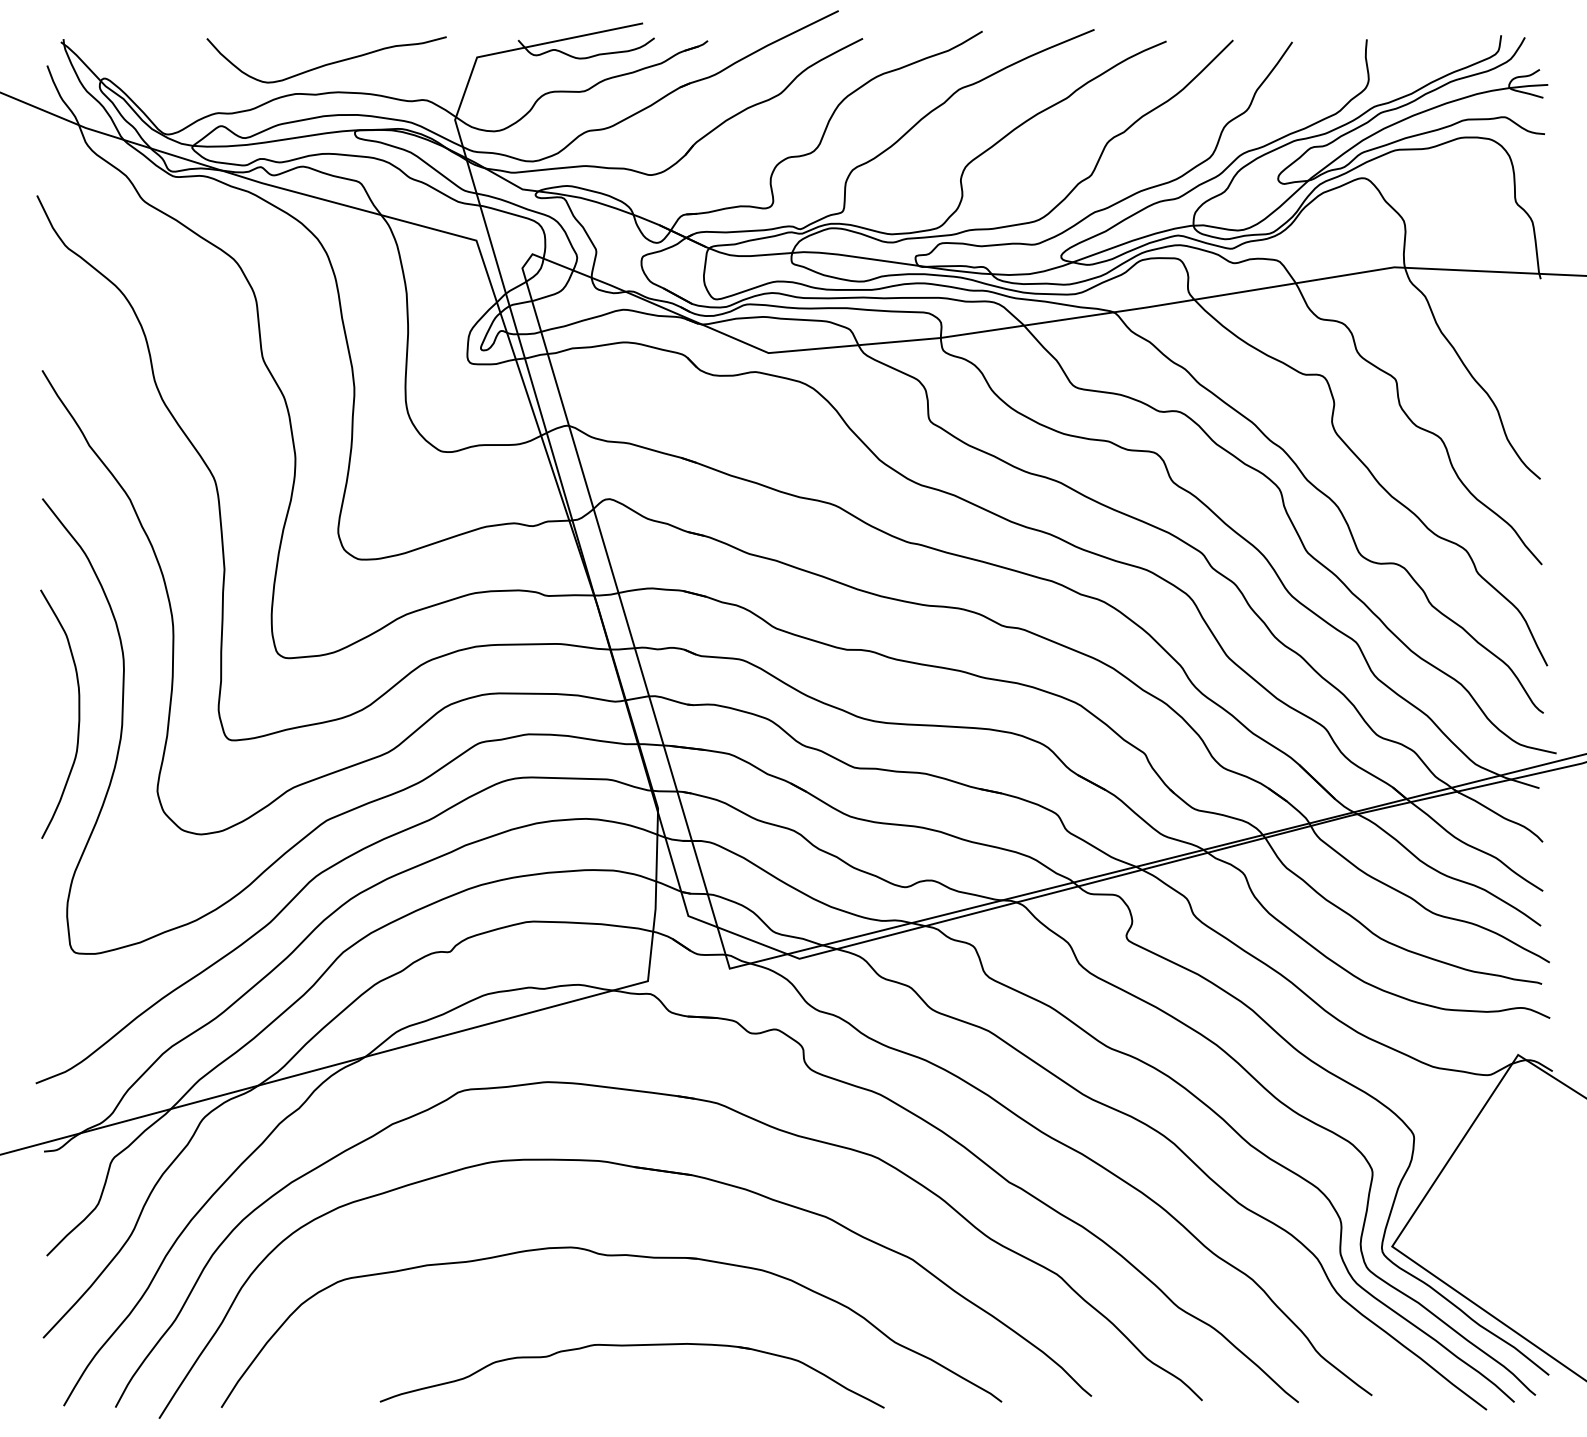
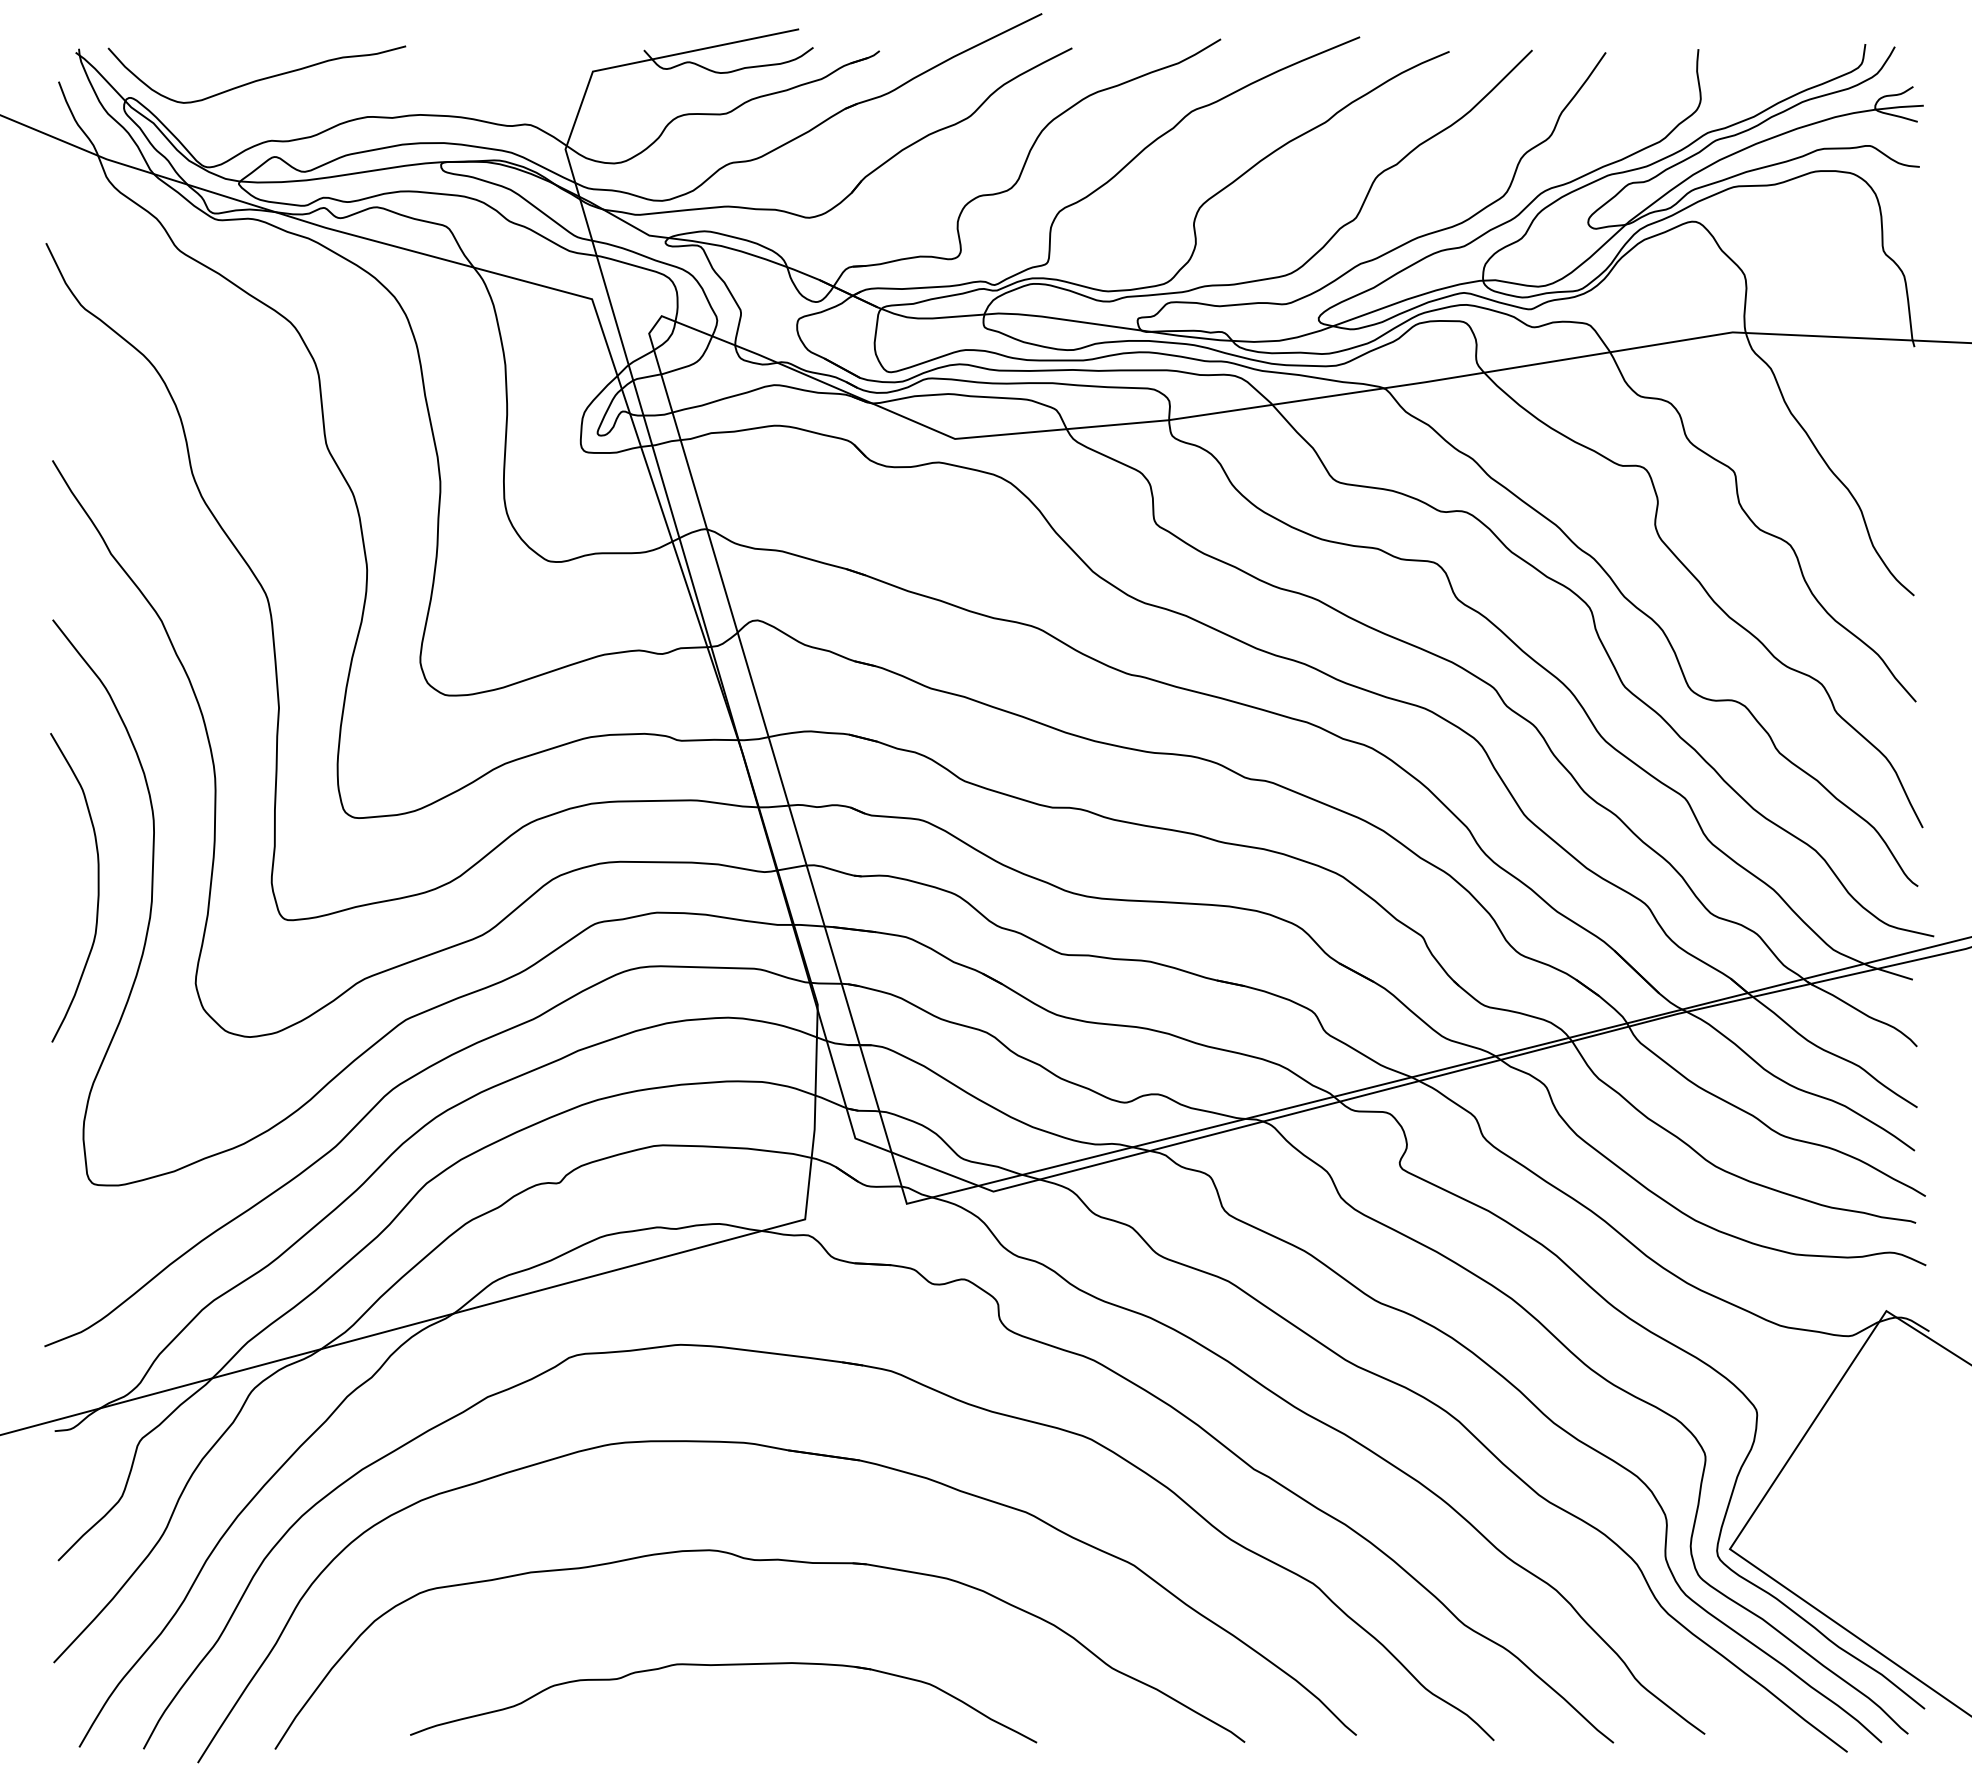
curve: (327, 63) -> (257, 79), moved
part: (632, 1345) -> (723, 1665), moved

